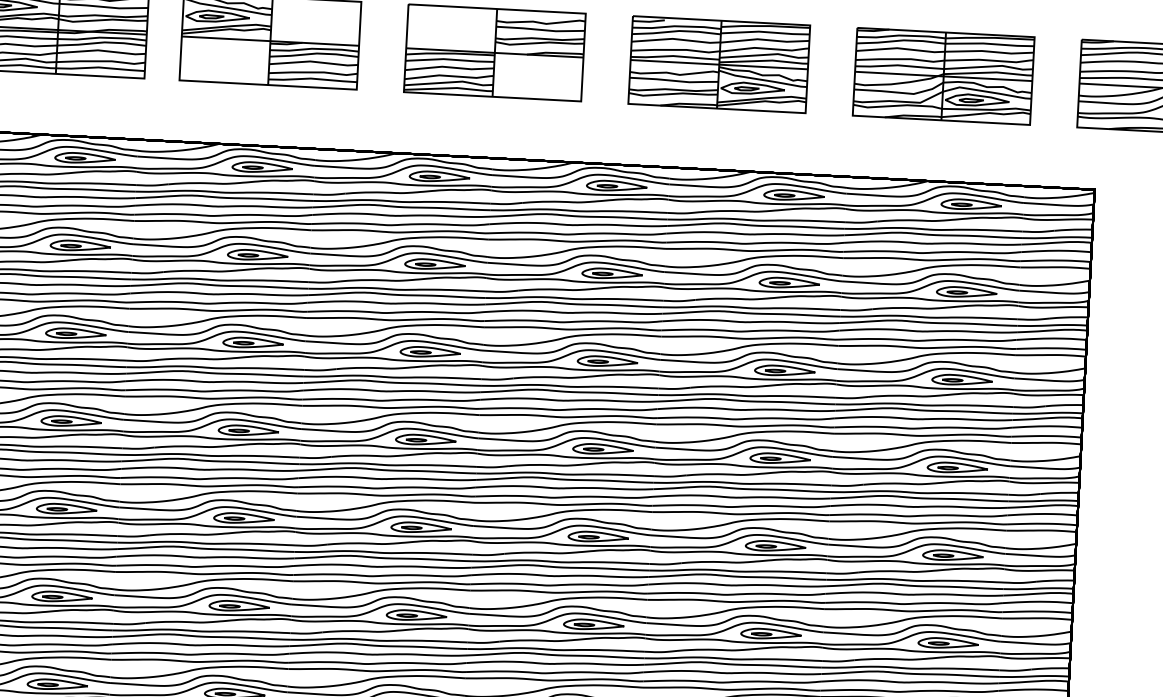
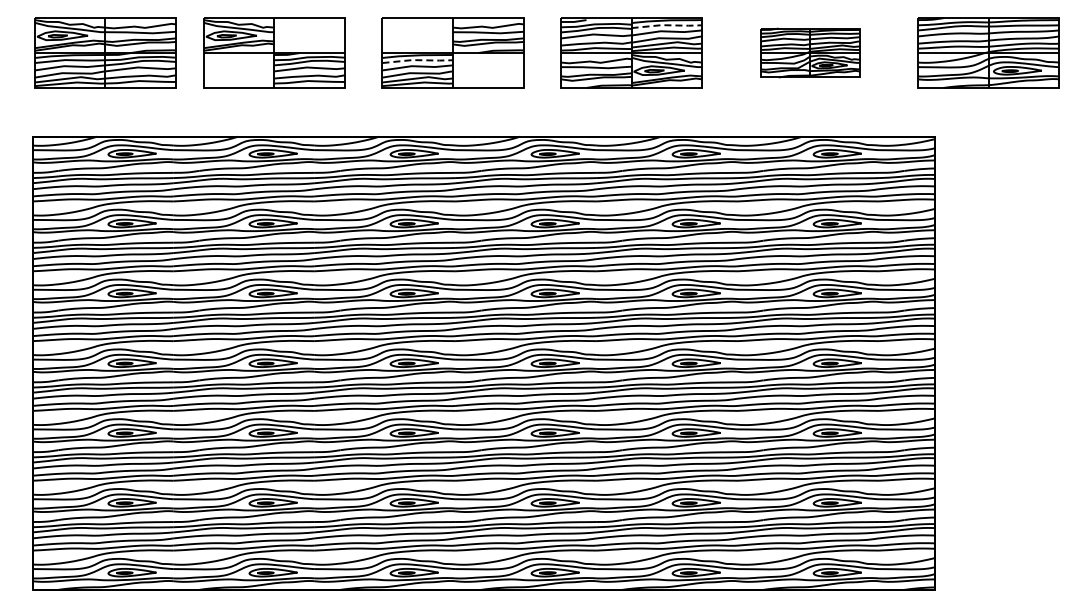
line: (765, 32) -> (666, 25), solid -> dashed
line: (449, 59) -> (417, 60), solid -> dashed
part: (944, 75) -> (810, 52), size x0.7

